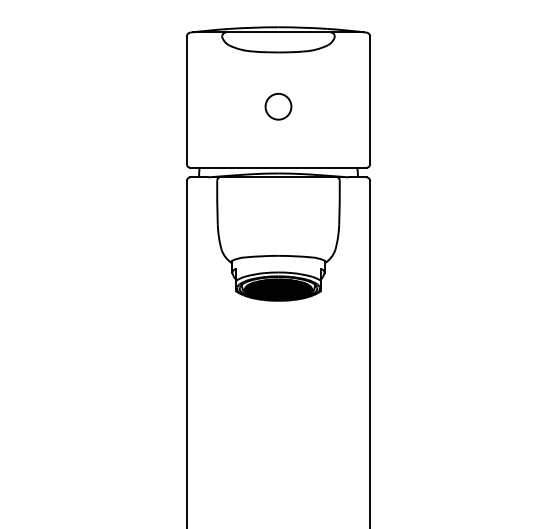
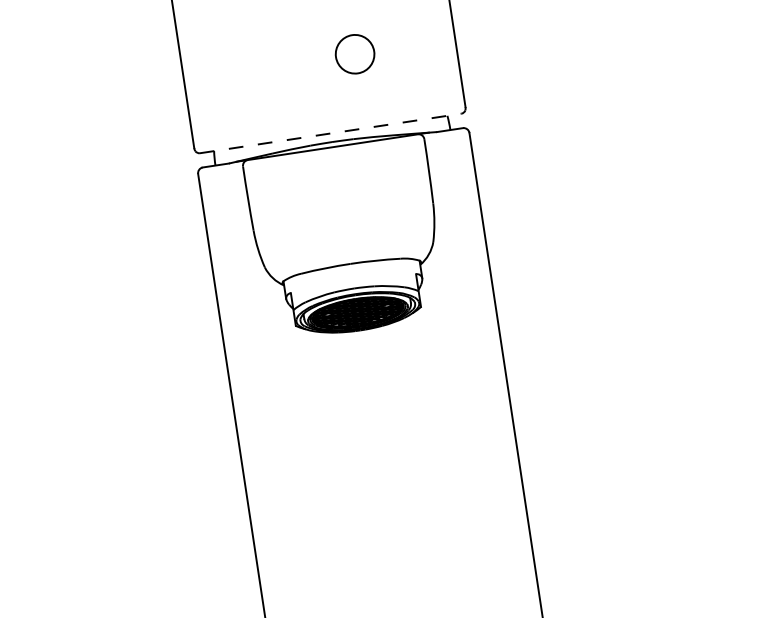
circle: (278, 106) -> (355, 53), moved
line: (278, 167) -> (330, 133), solid -> dashed

